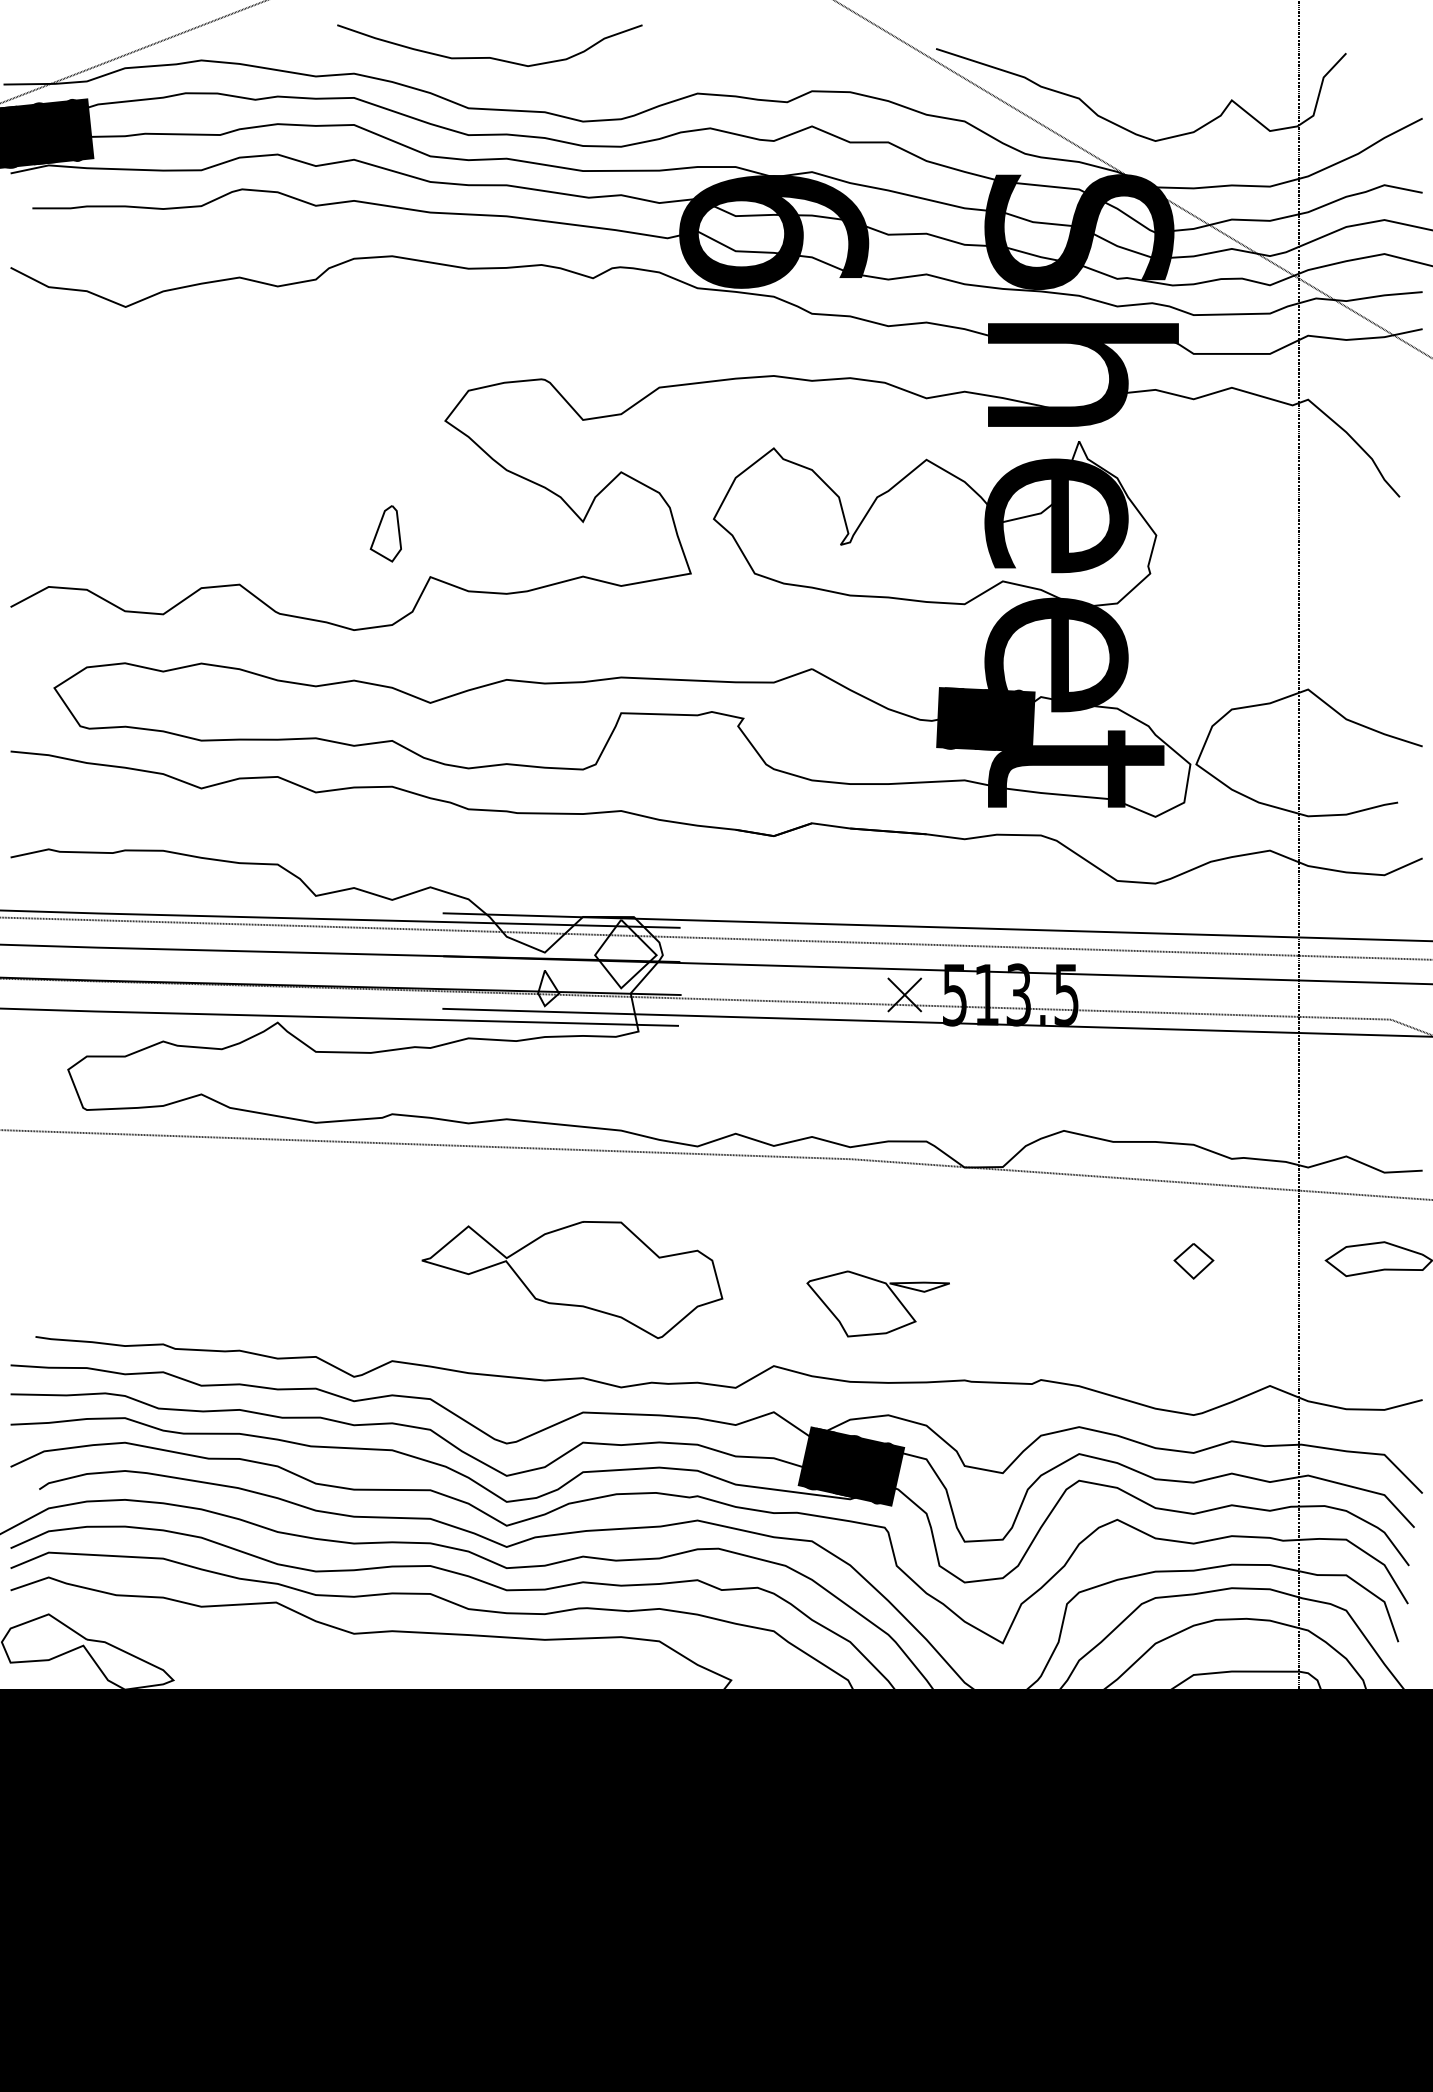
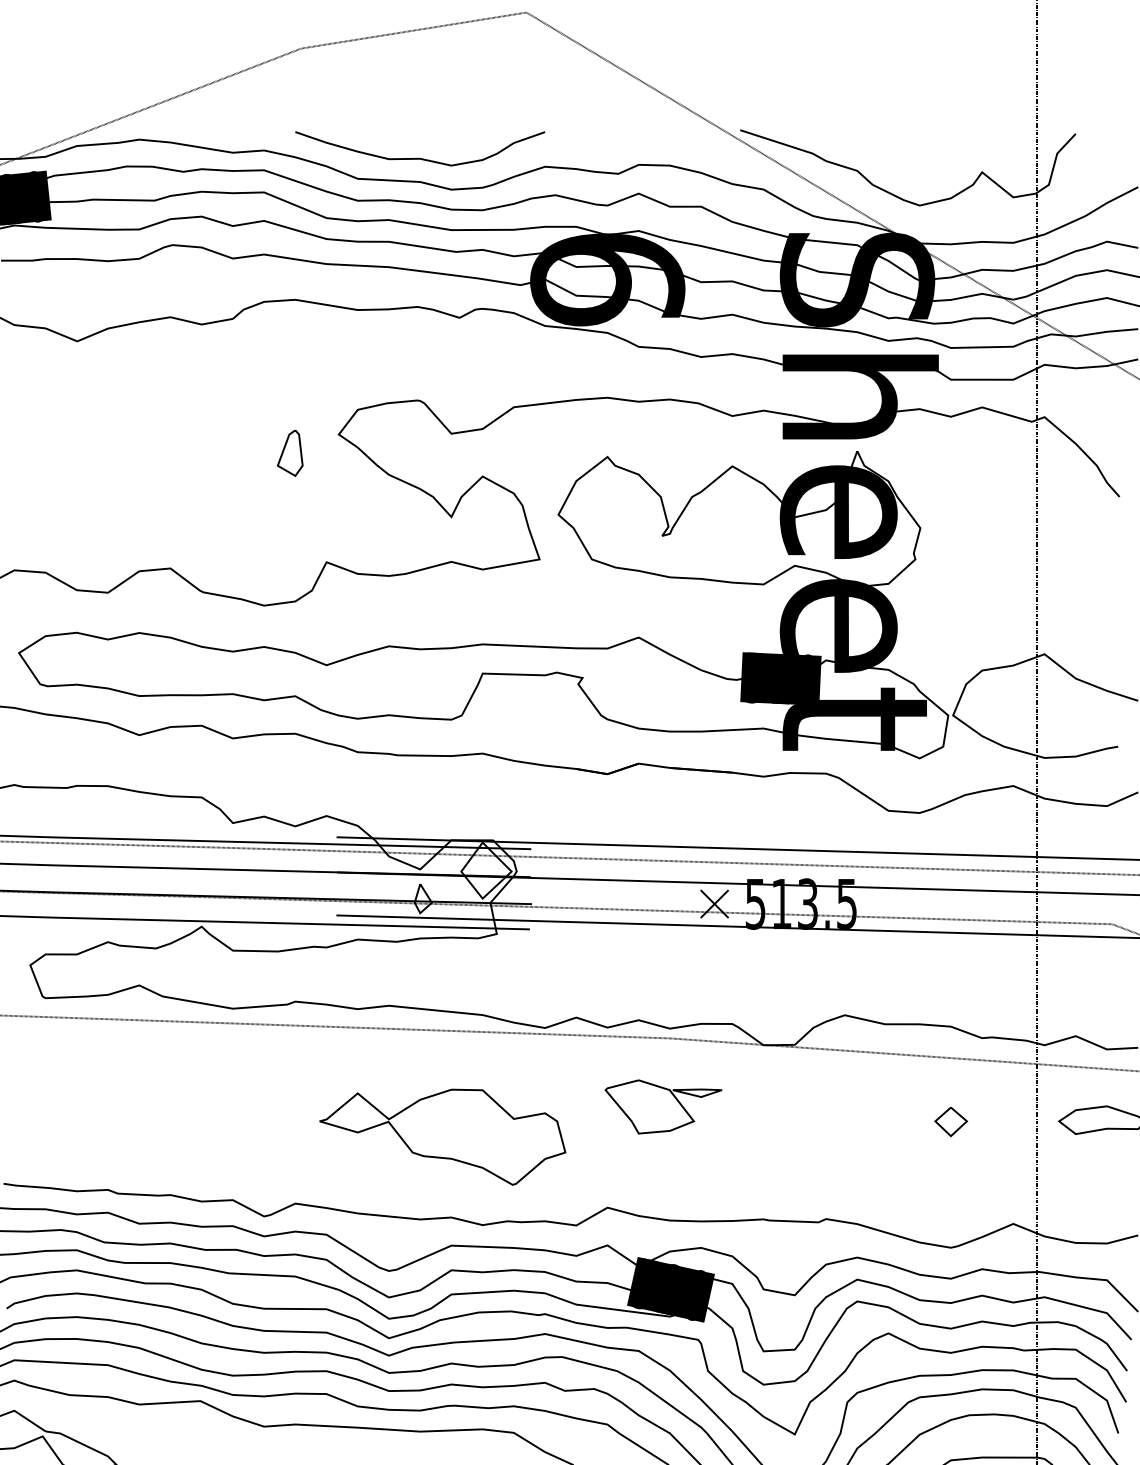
curve: (489, 57) -> (419, 158), moved
part: (385, 533) -> (289, 452), moved
part: (877, 1303) -> (662, 1106), moved

